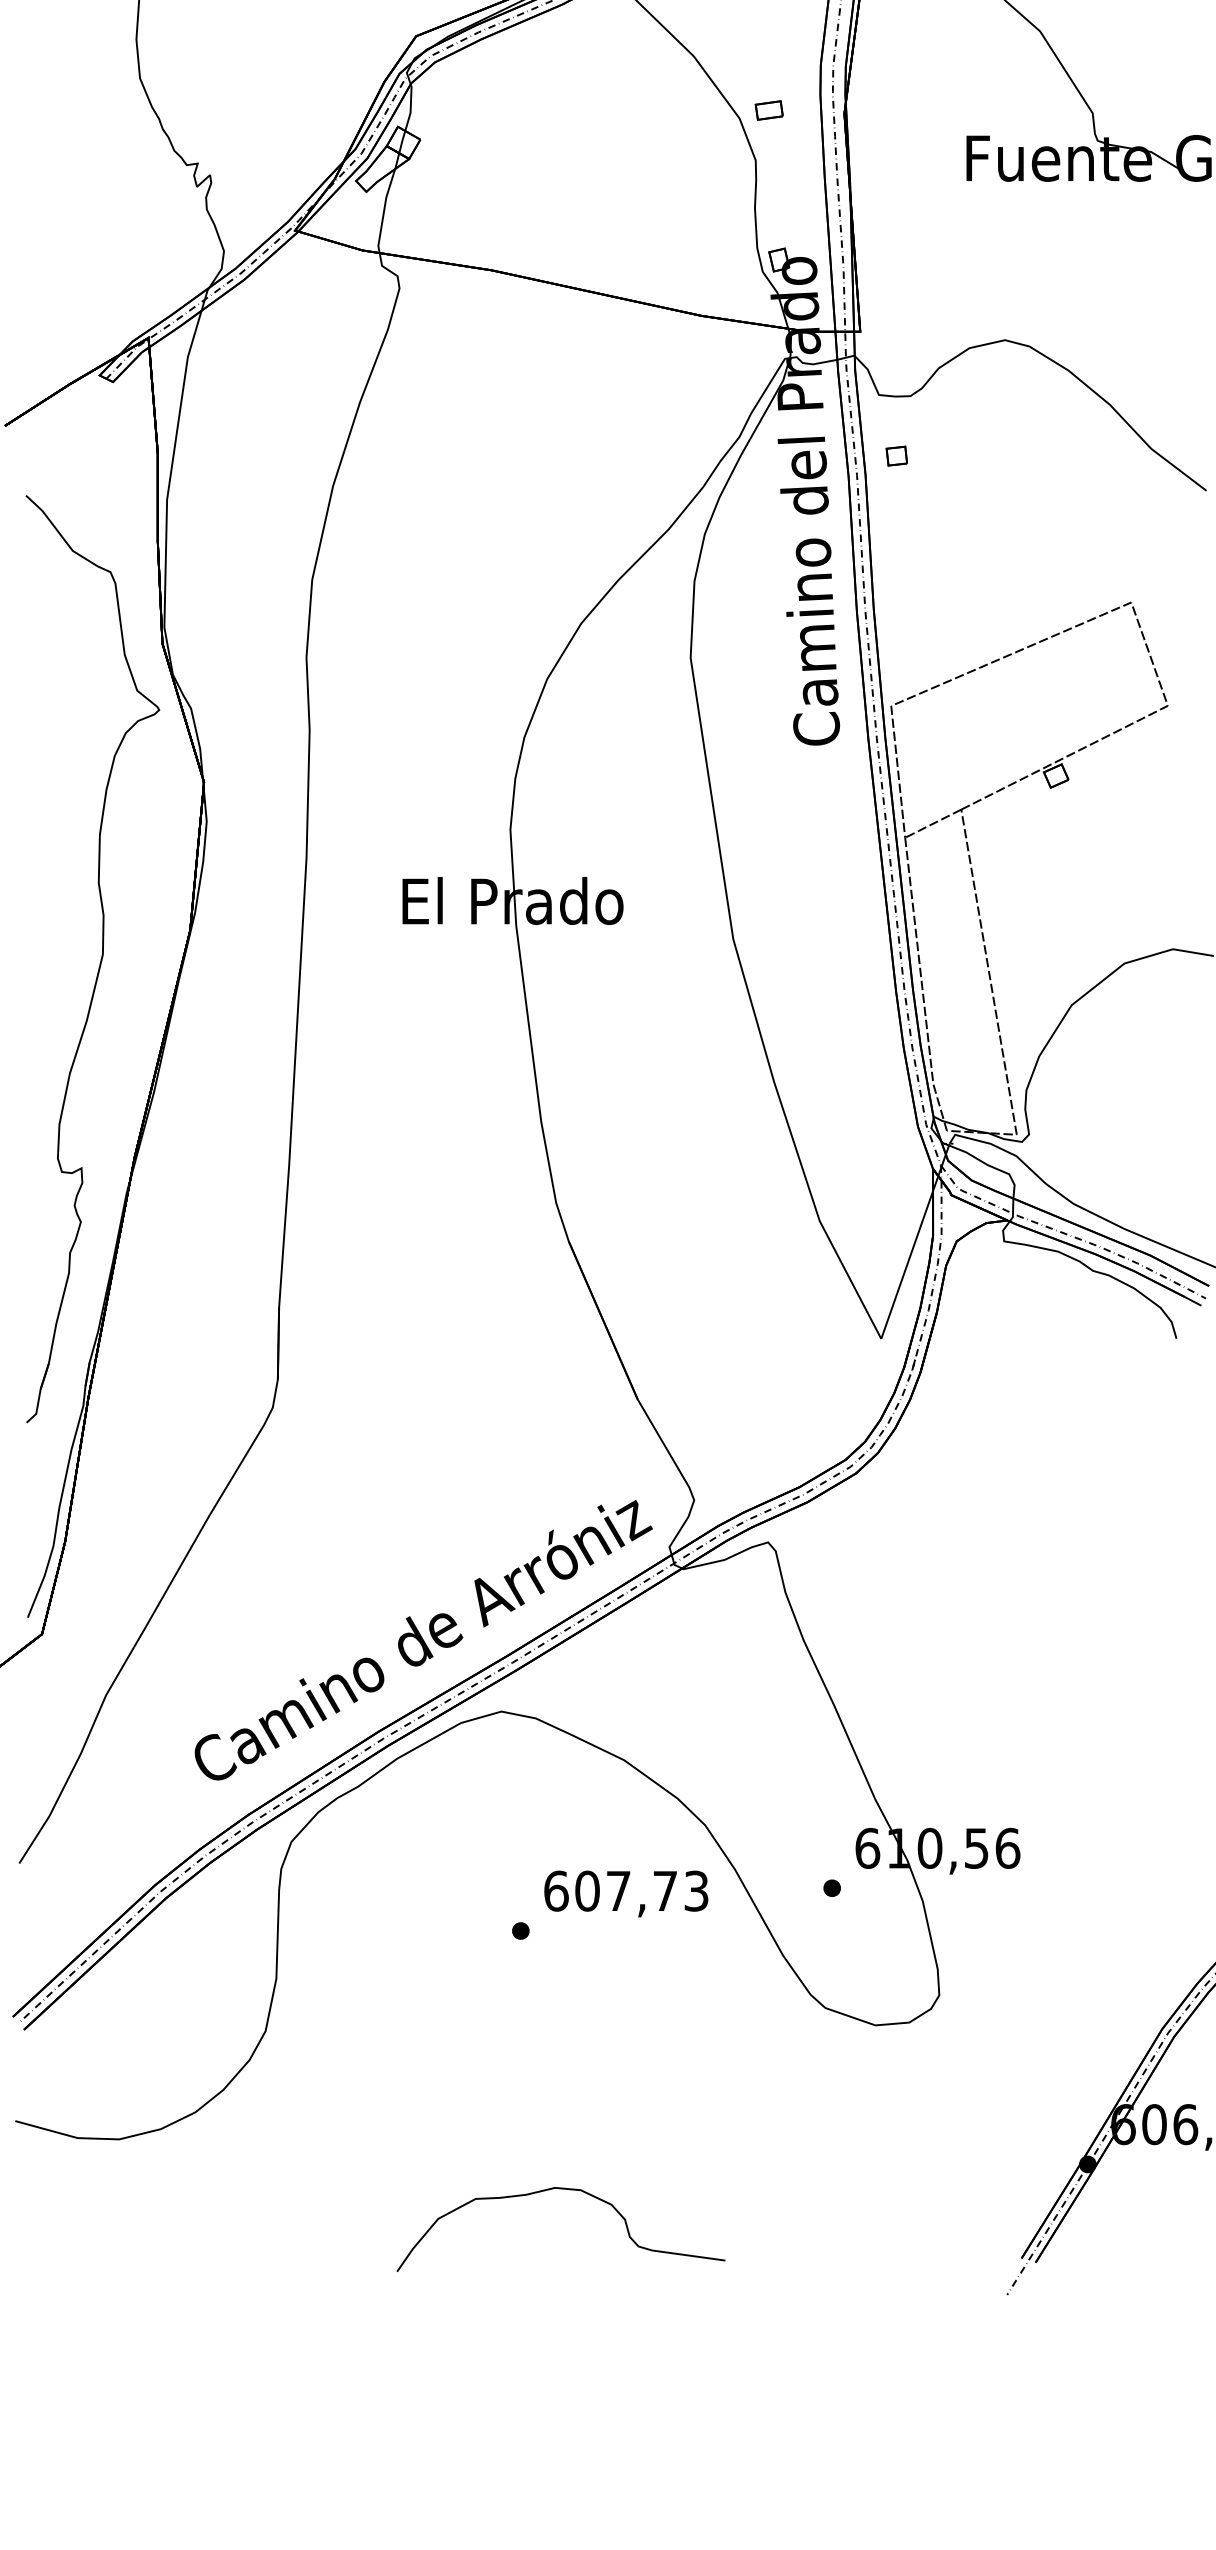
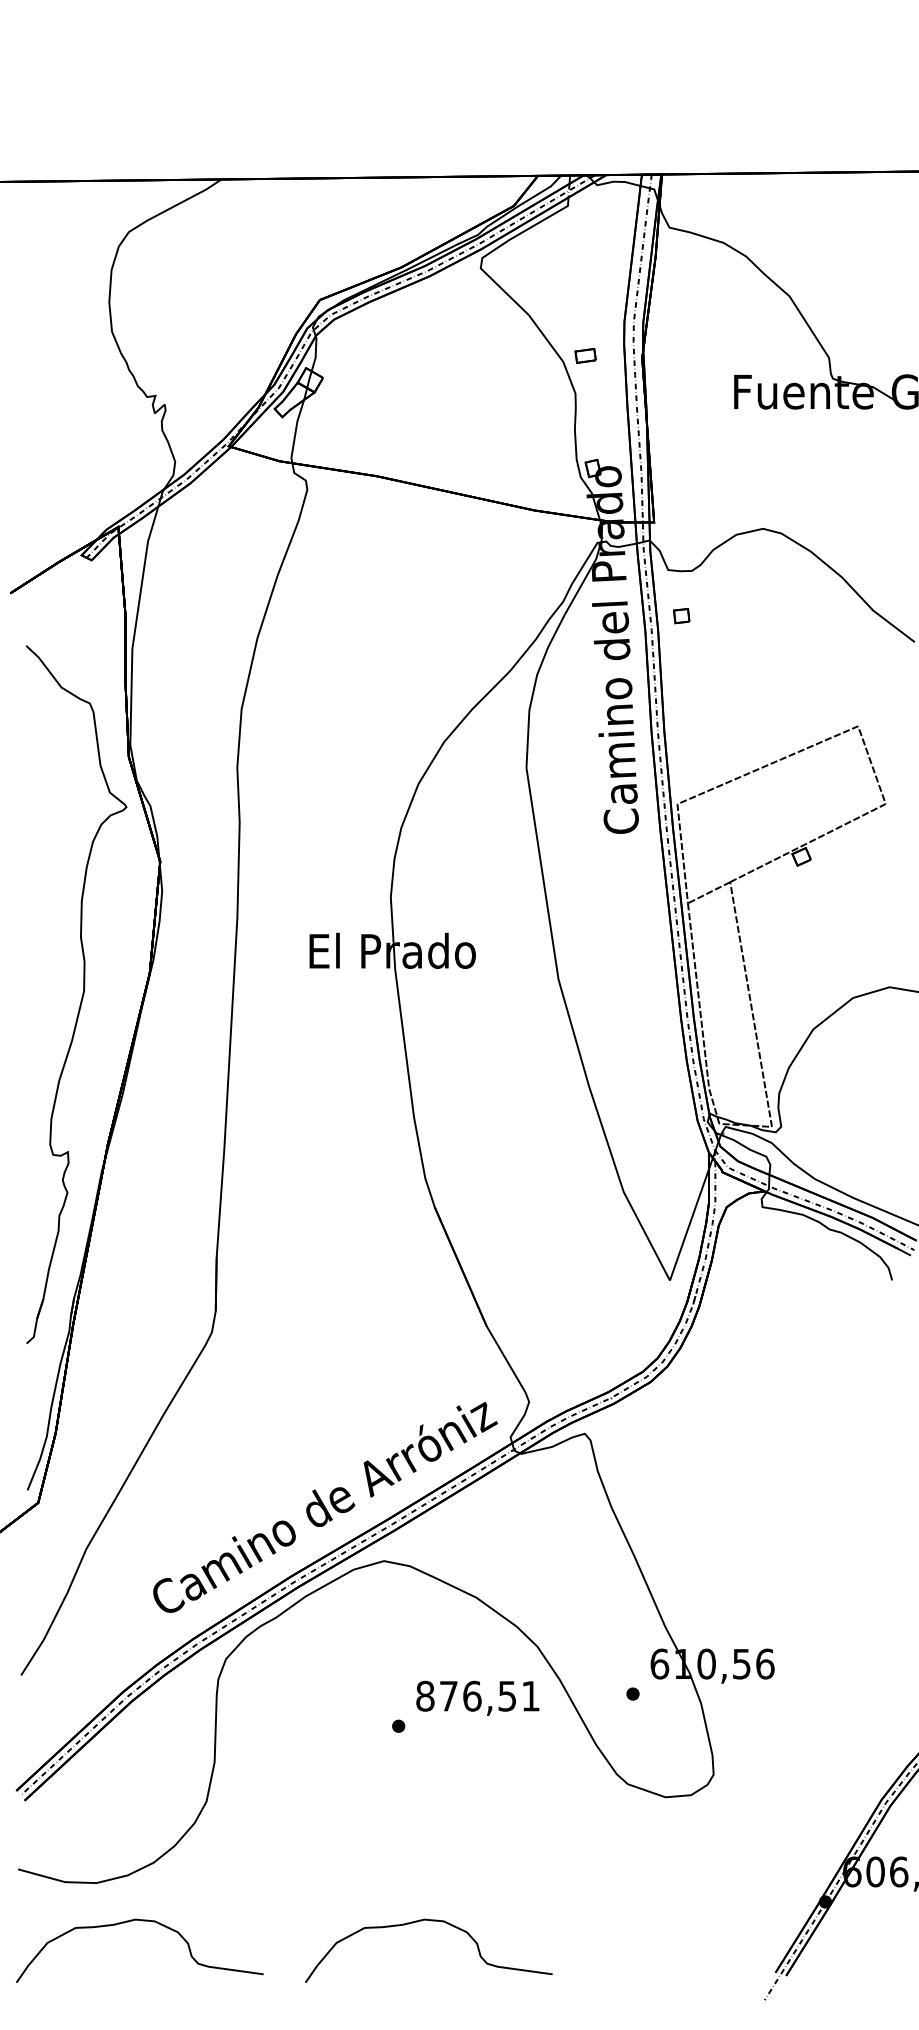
text: (625, 1890) -> (477, 1695), 607,73 -> 876,51
curve: (179, 2190) -> (141, 1921), added

